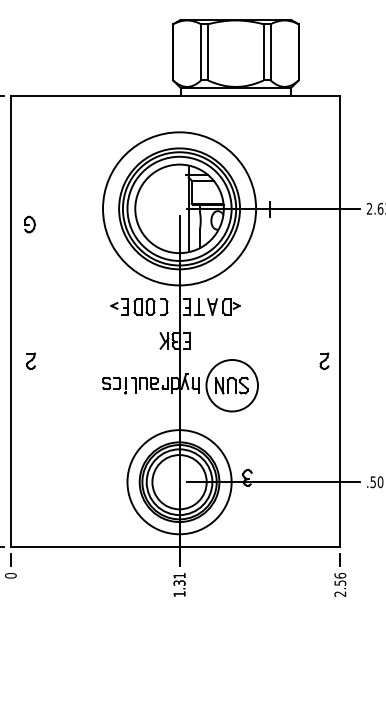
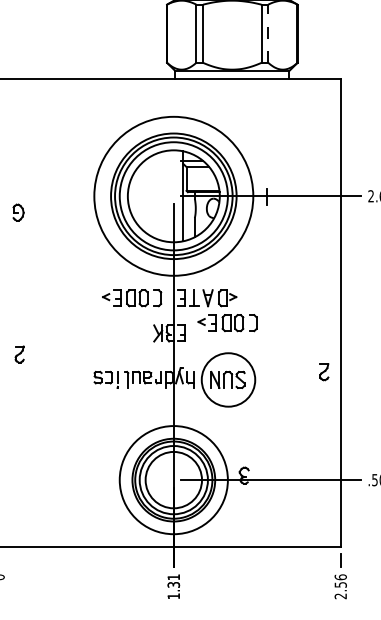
line: (270, 51) -> (268, 32), solid -> dashed
part: (231, 330) -> (227, 322), added
part: (324, 360) -> (324, 371), moved

